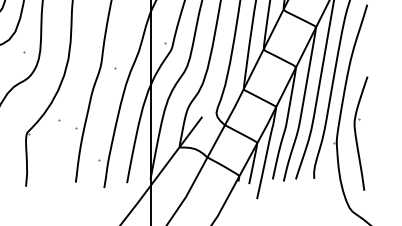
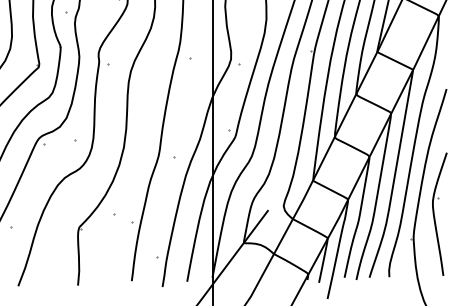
part: (360, 132) -> (439, 213), moved

